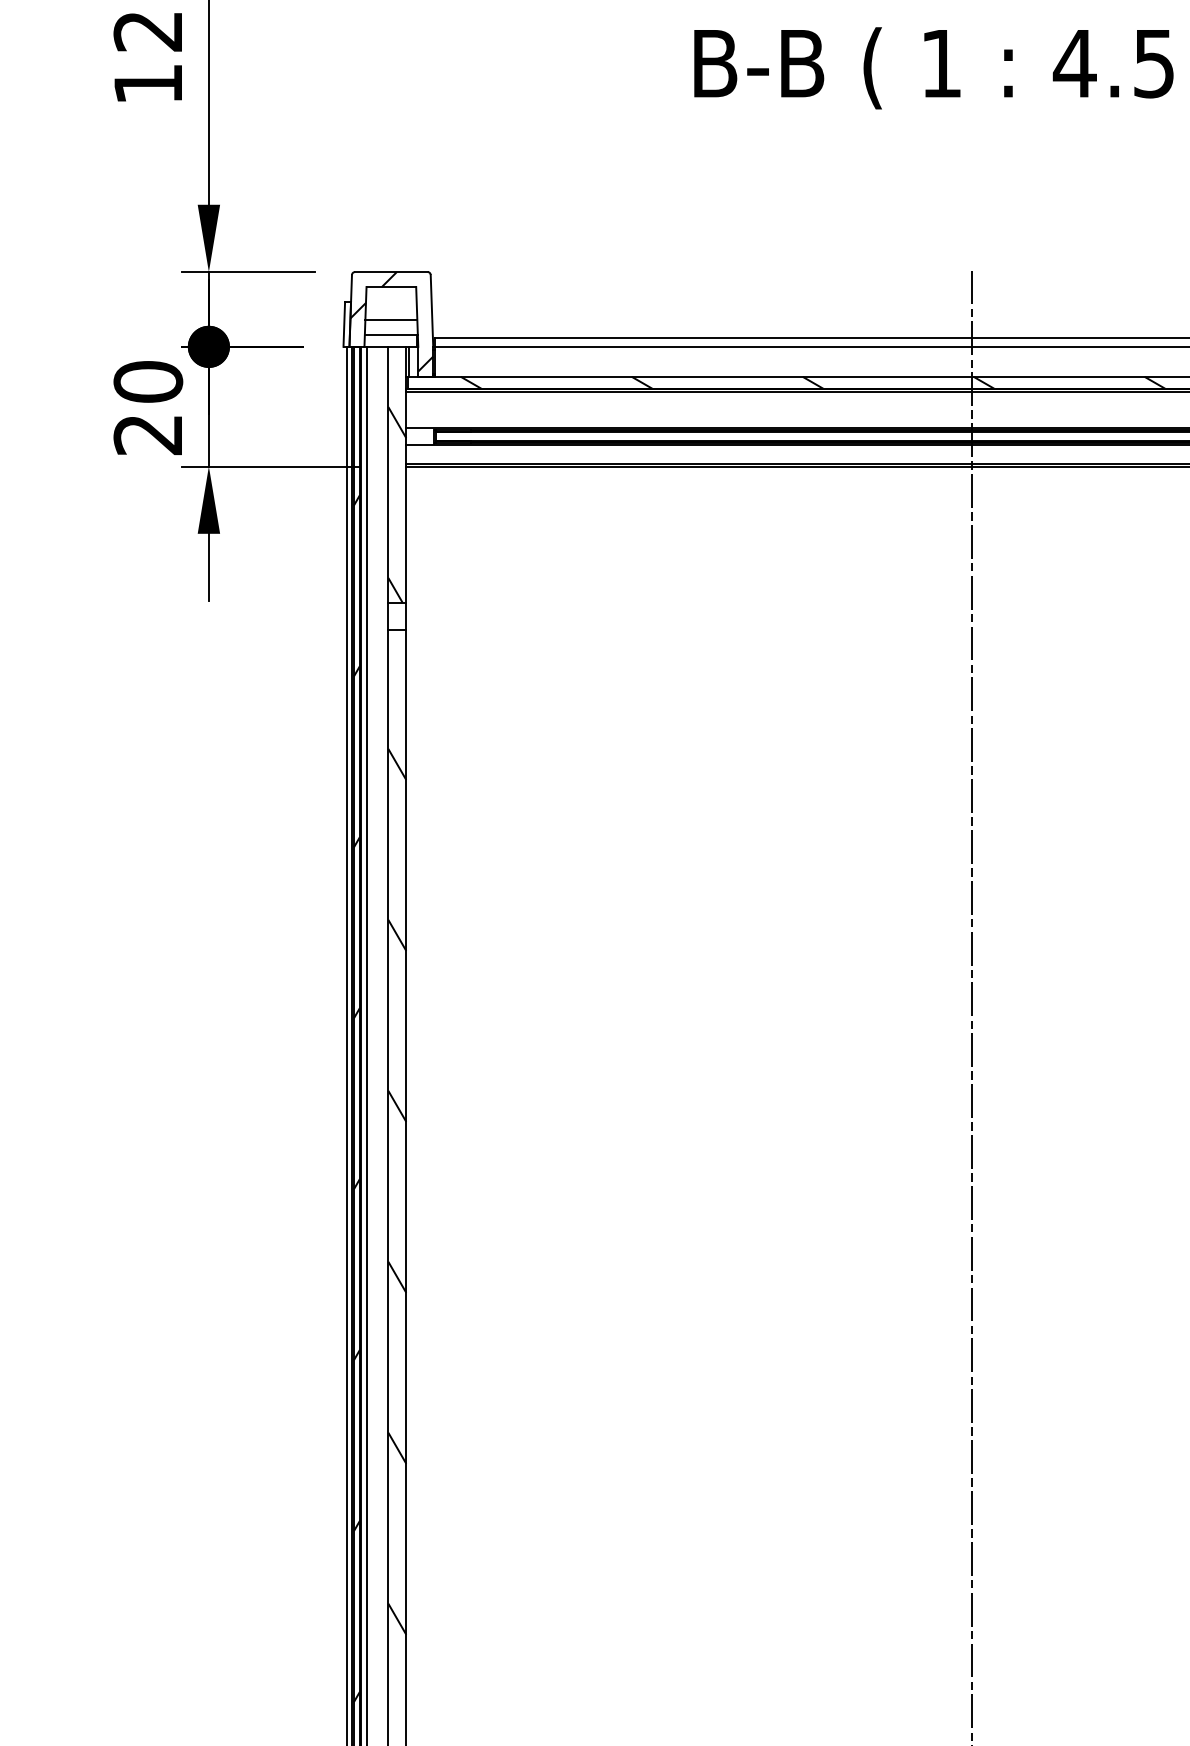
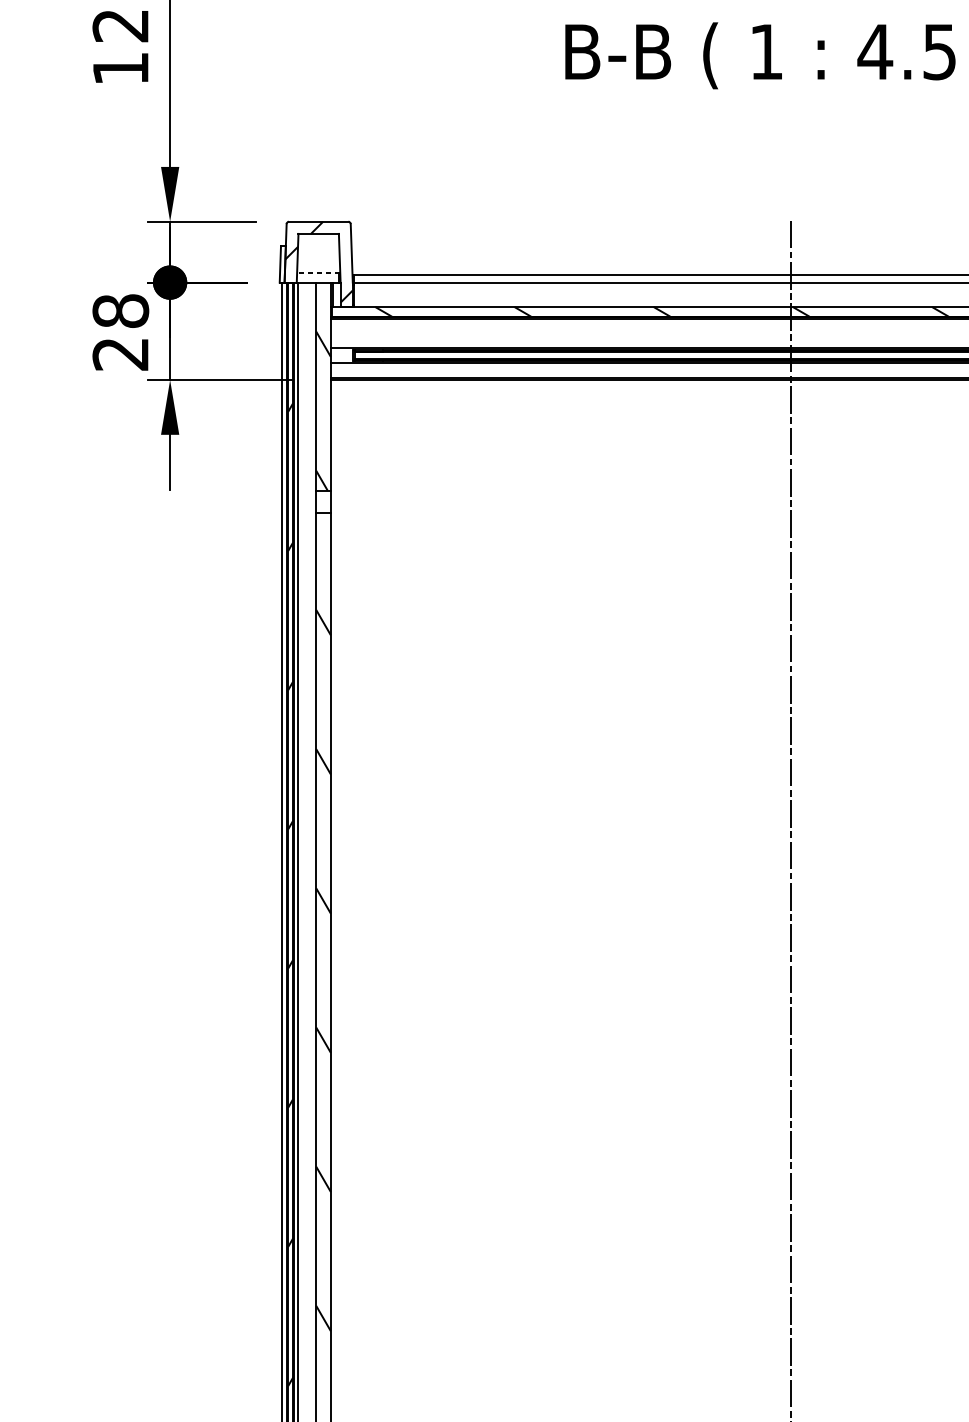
line: (391, 319) -> (318, 260), removed
line: (390, 334) -> (317, 272), solid -> dashed
text: (147, 381) -> (120, 310), 20 -> 28

